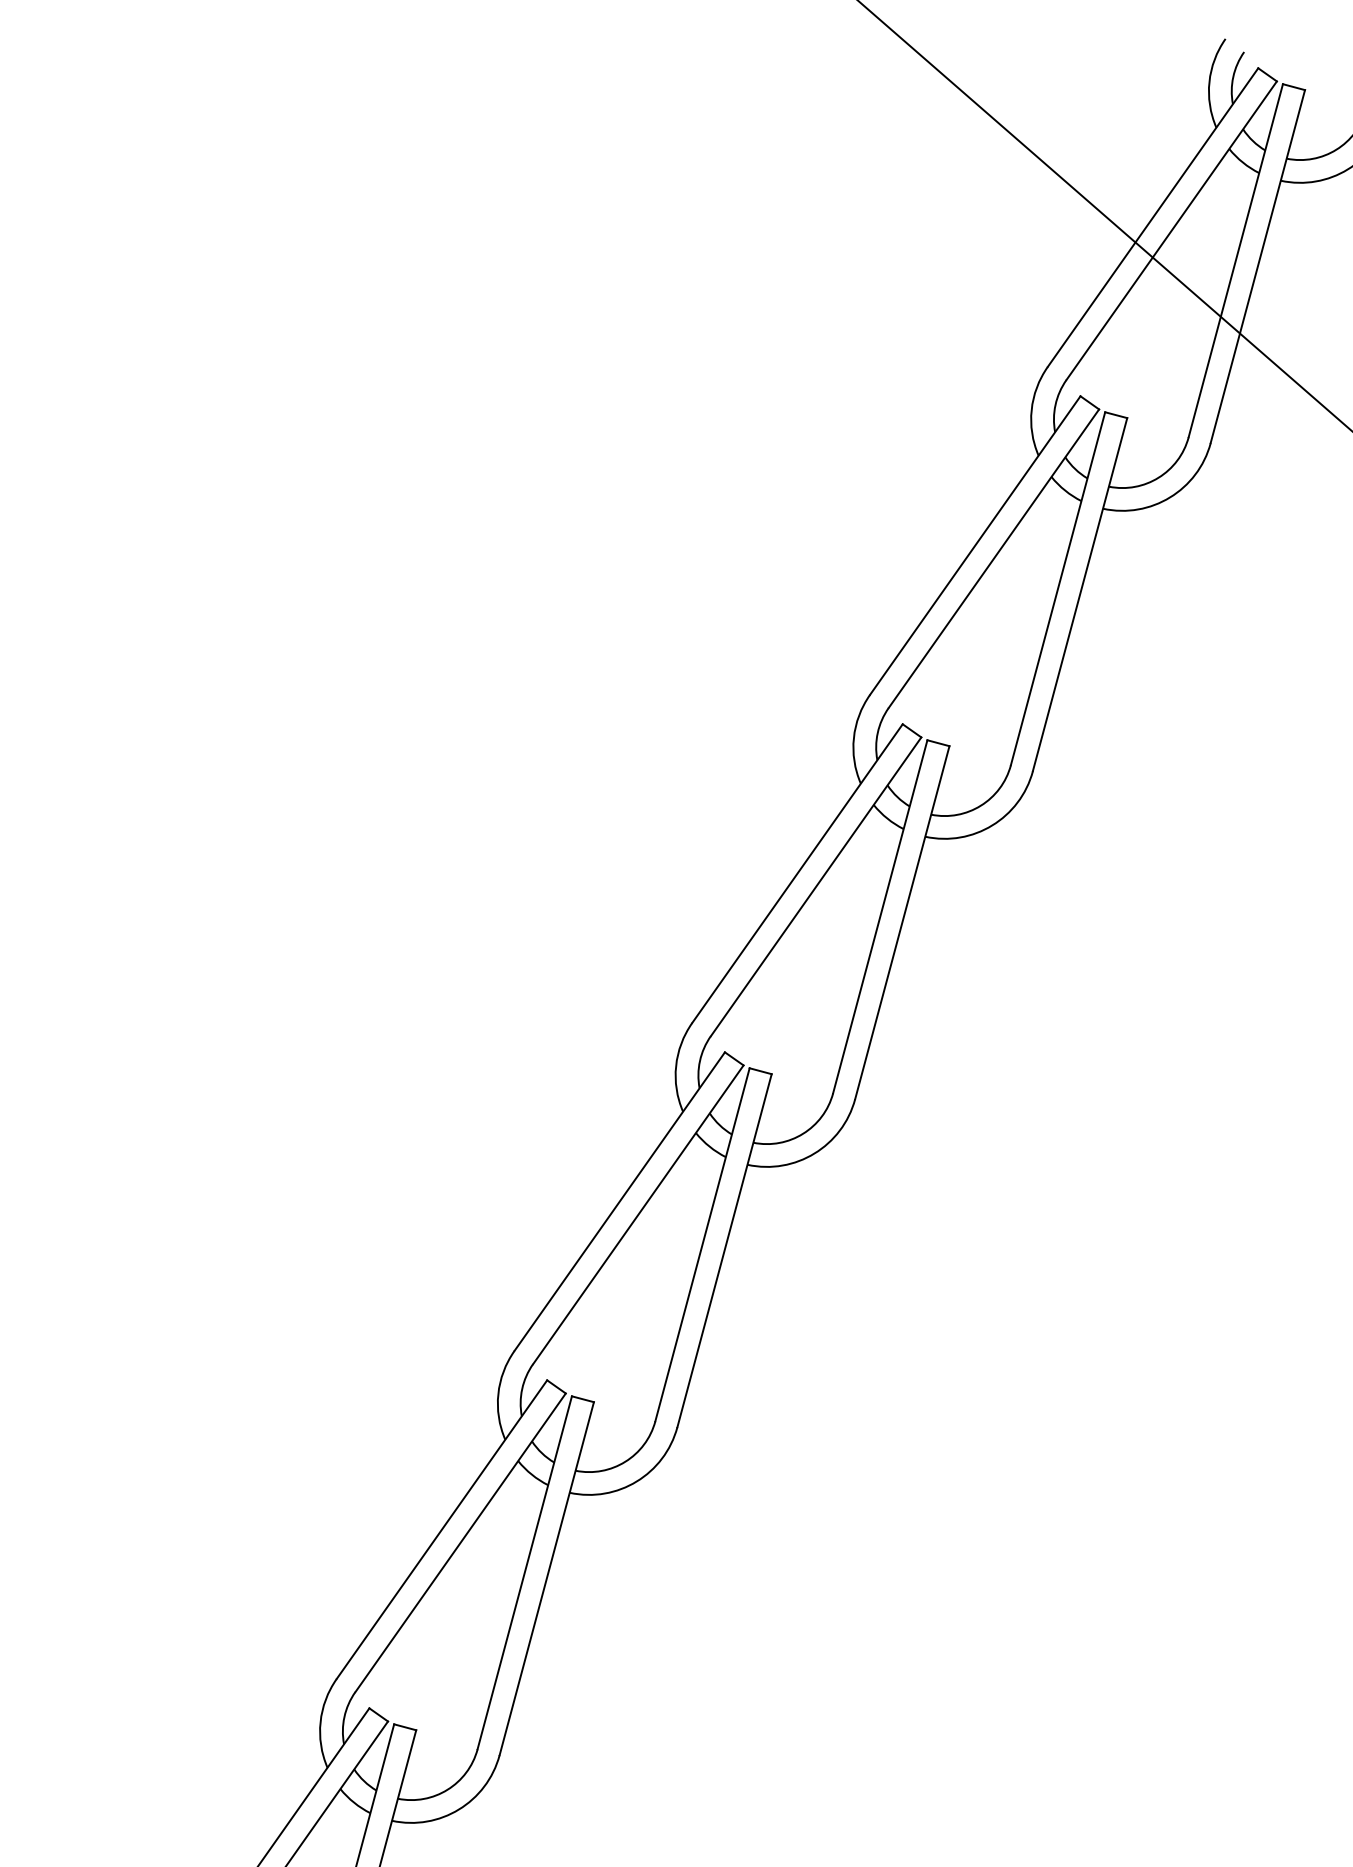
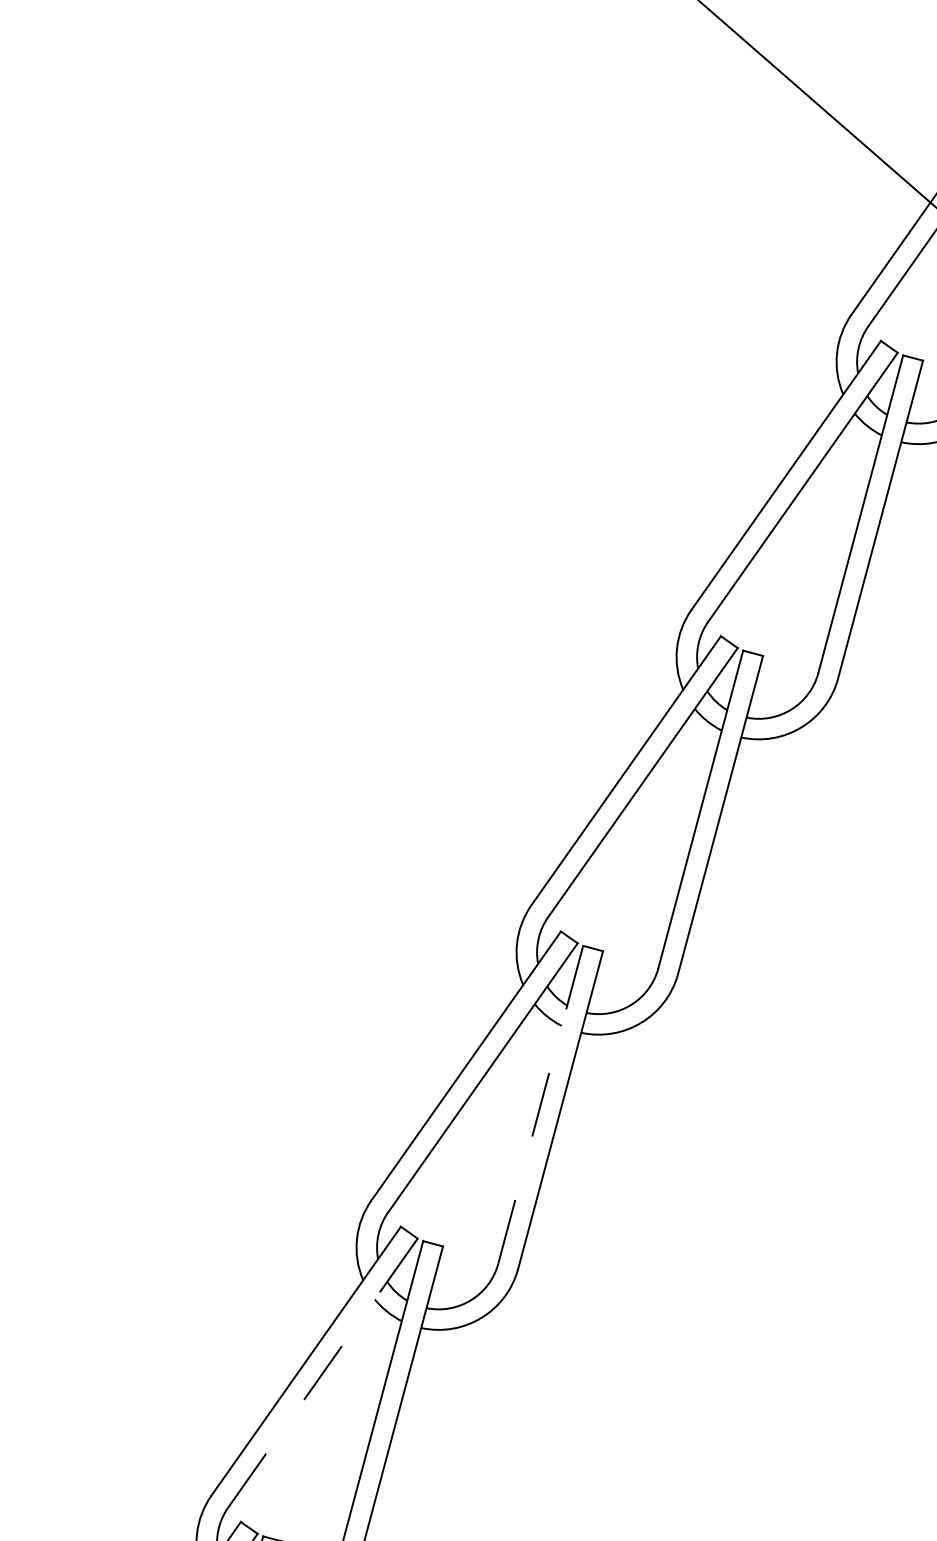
line: (702, 1244) -> (540, 1104), solid -> dashed
line: (460, 1542) -> (322, 1372), solid -> dashed

